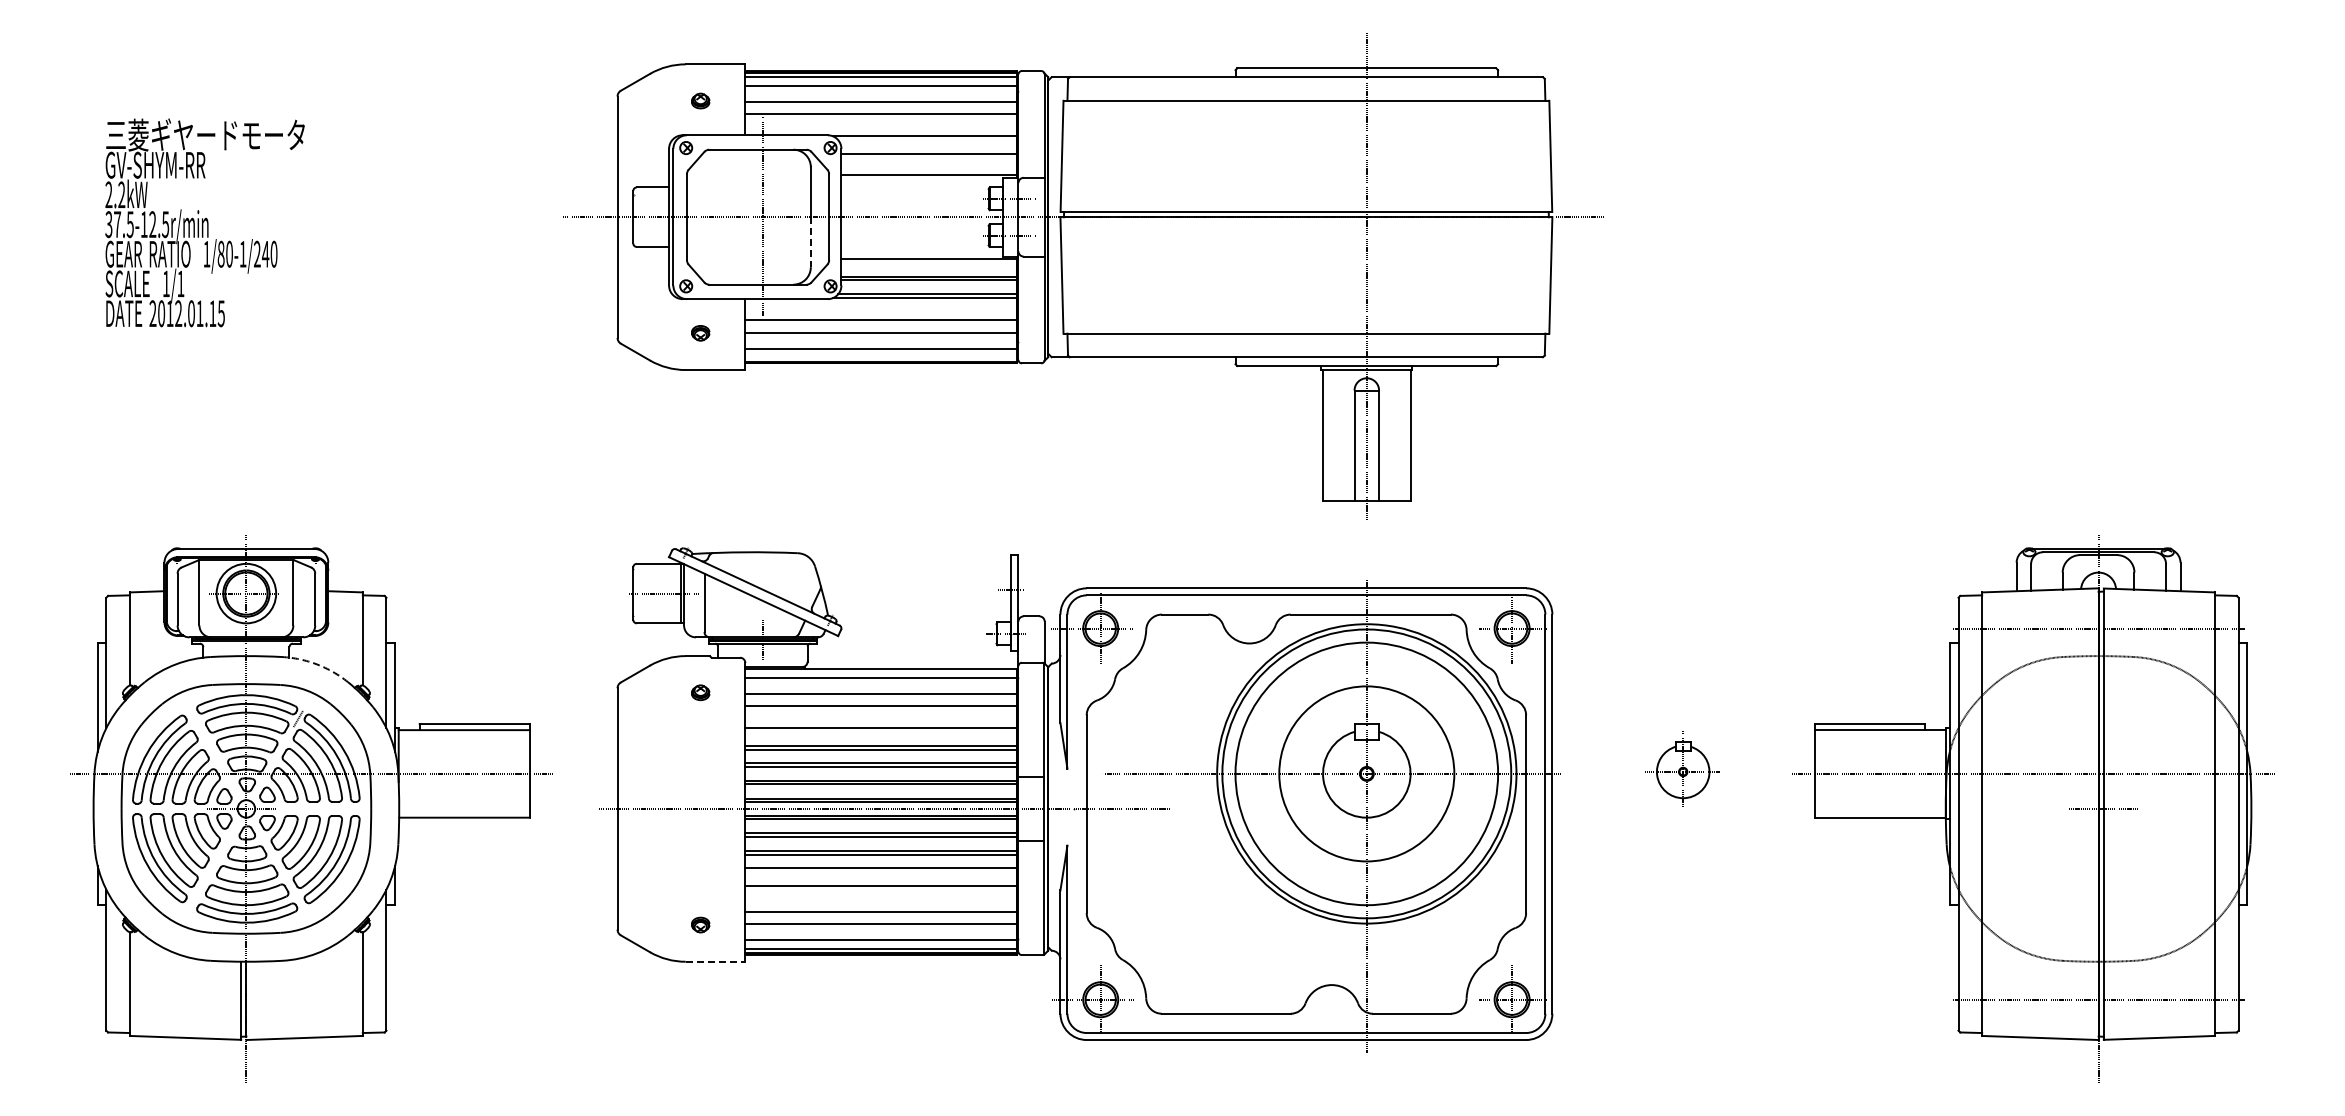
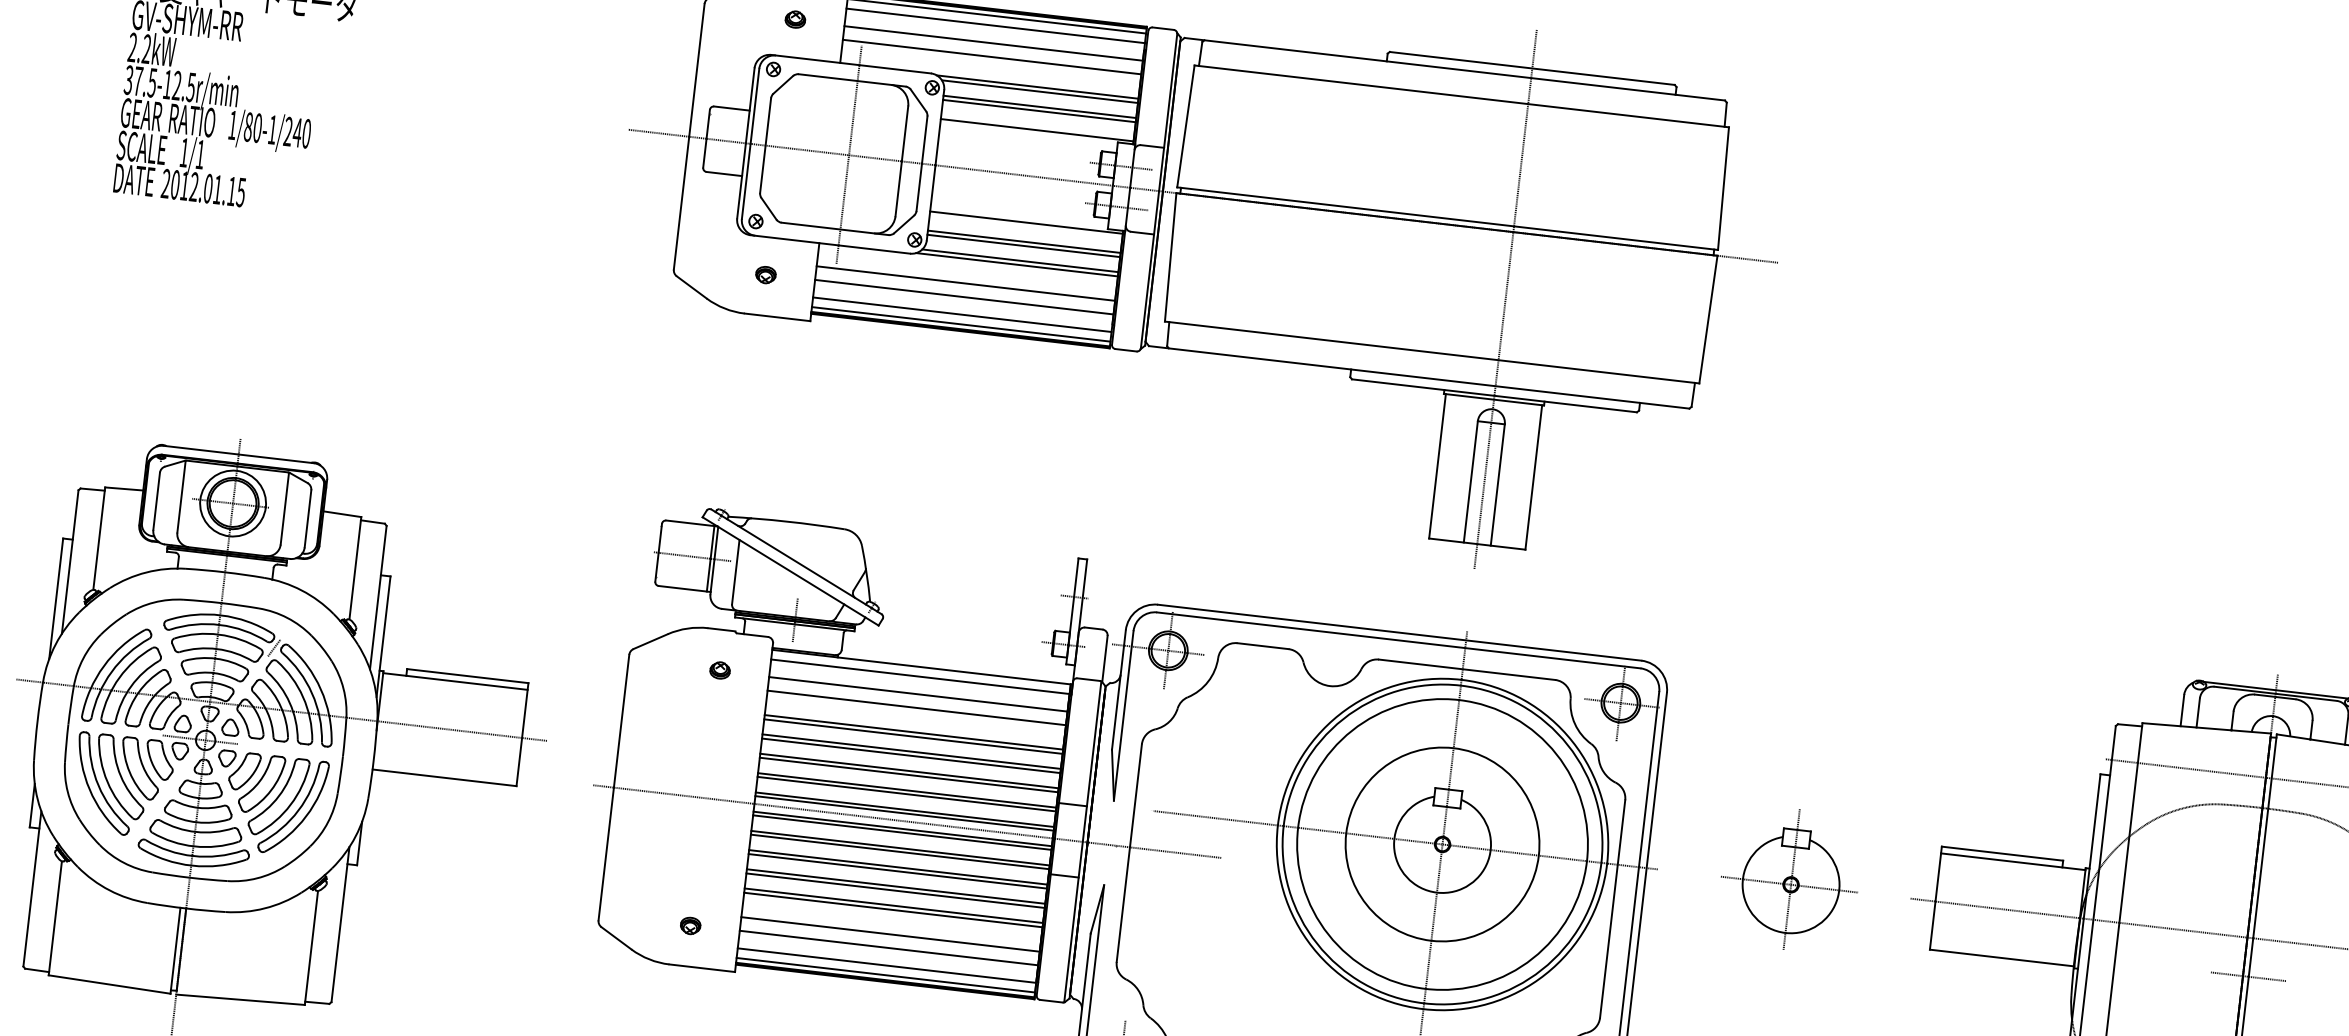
line: (927, 140) -> (1039, 91), added
line: (928, 157) -> (1038, 110), added
line: (810, 242) -> (898, 189), dashed -> solid
line: (880, 357) -> (960, 324), added
arc: (317, 664) -> (302, 590), dashed -> solid
line: (880, 732) -> (912, 737), added
part: (1682, 768) -> (1790, 878), size x1.67
line: (880, 872) -> (895, 891), added
line: (880, 889) -> (892, 909), added
line: (715, 961) -> (702, 967), dashed -> solid

